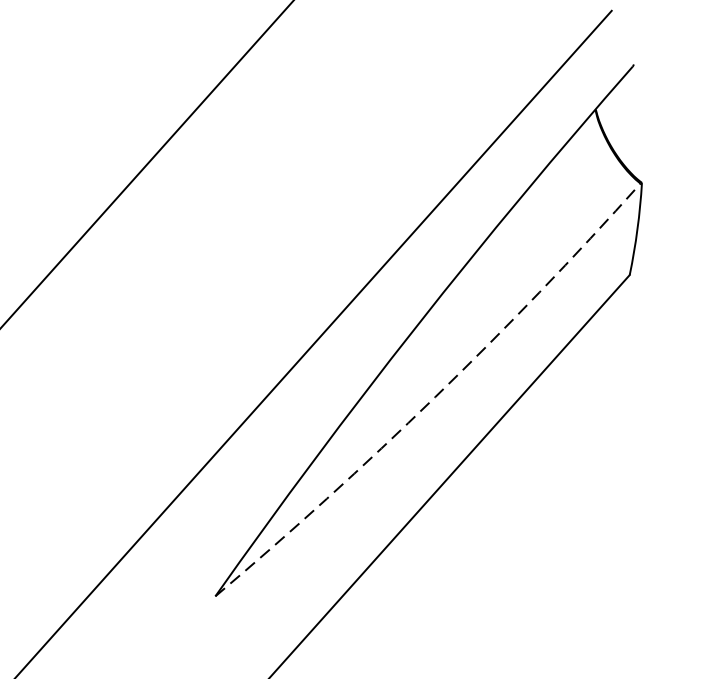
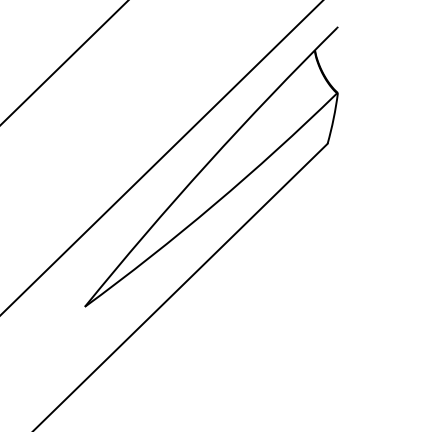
arc: (434, 397) -> (214, 204), dashed -> solid

